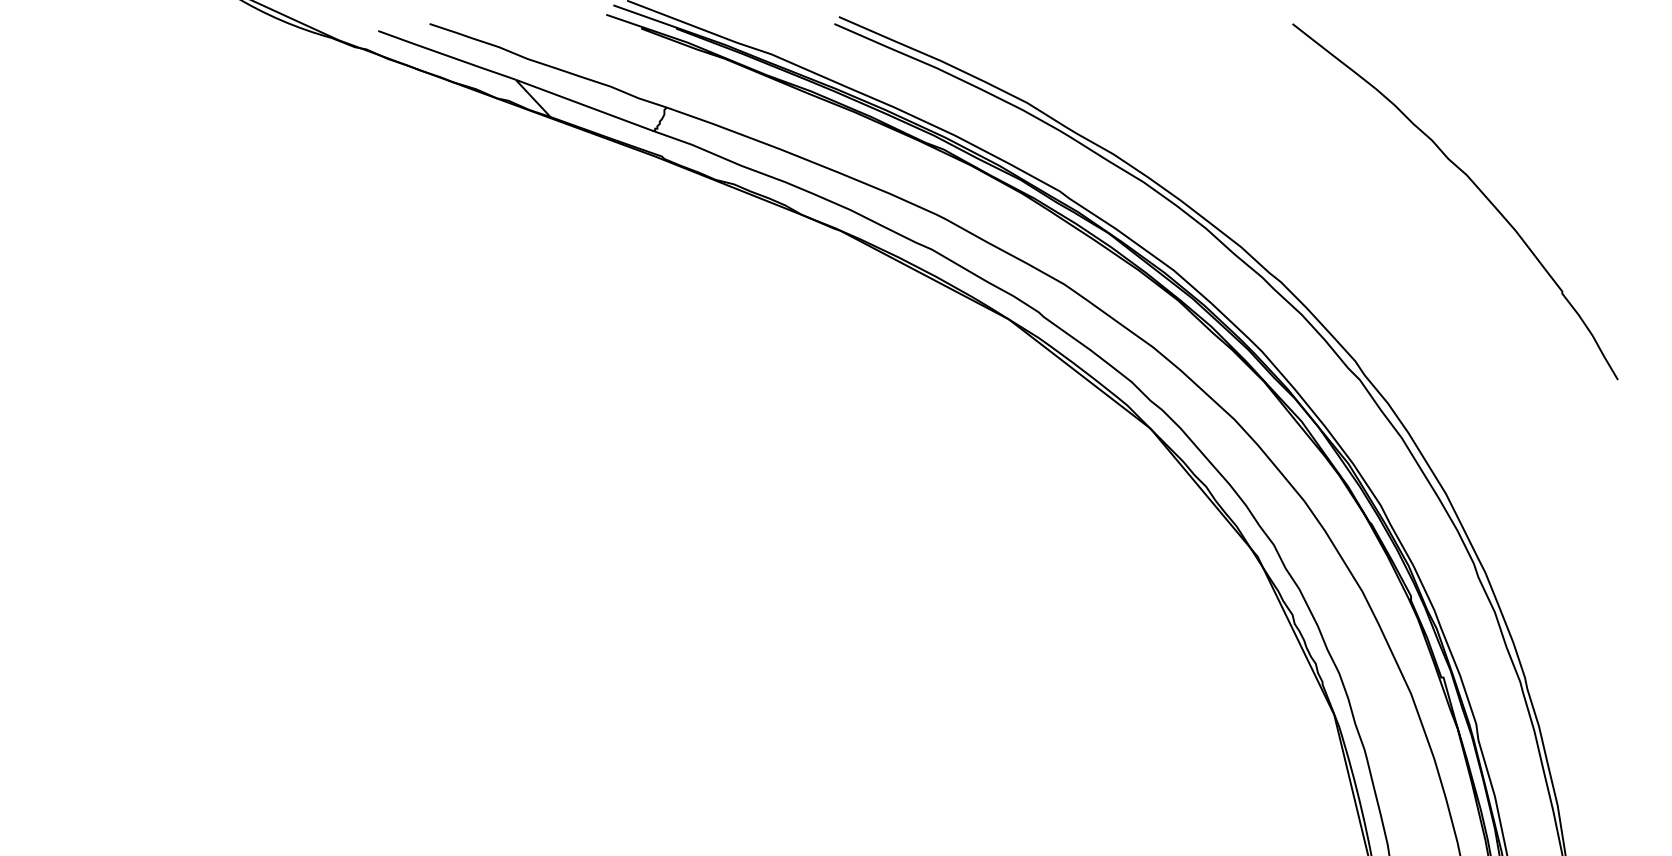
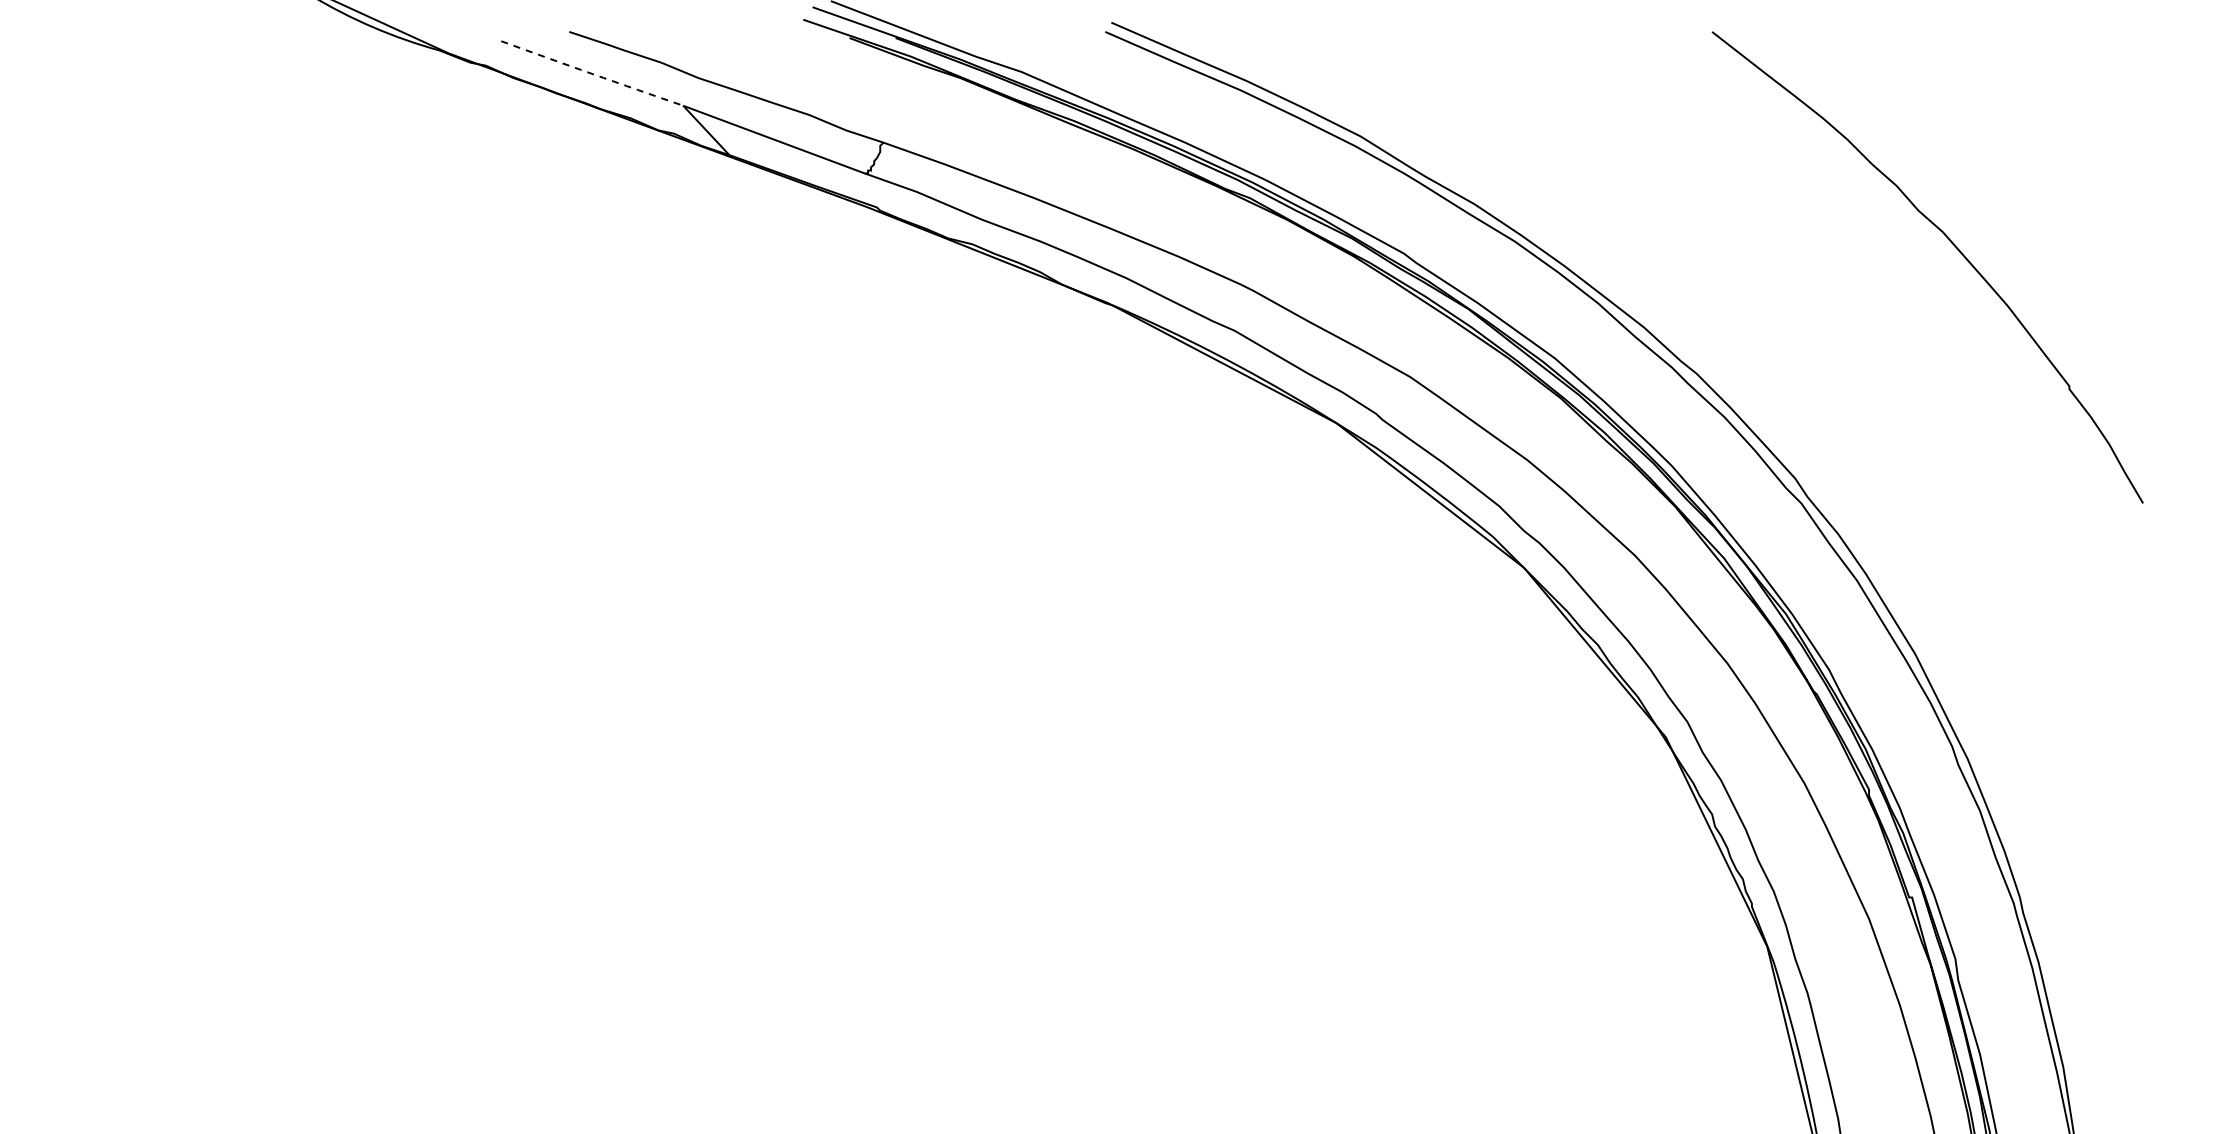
arc: (447, 55) -> (592, 73), solid -> dashed

